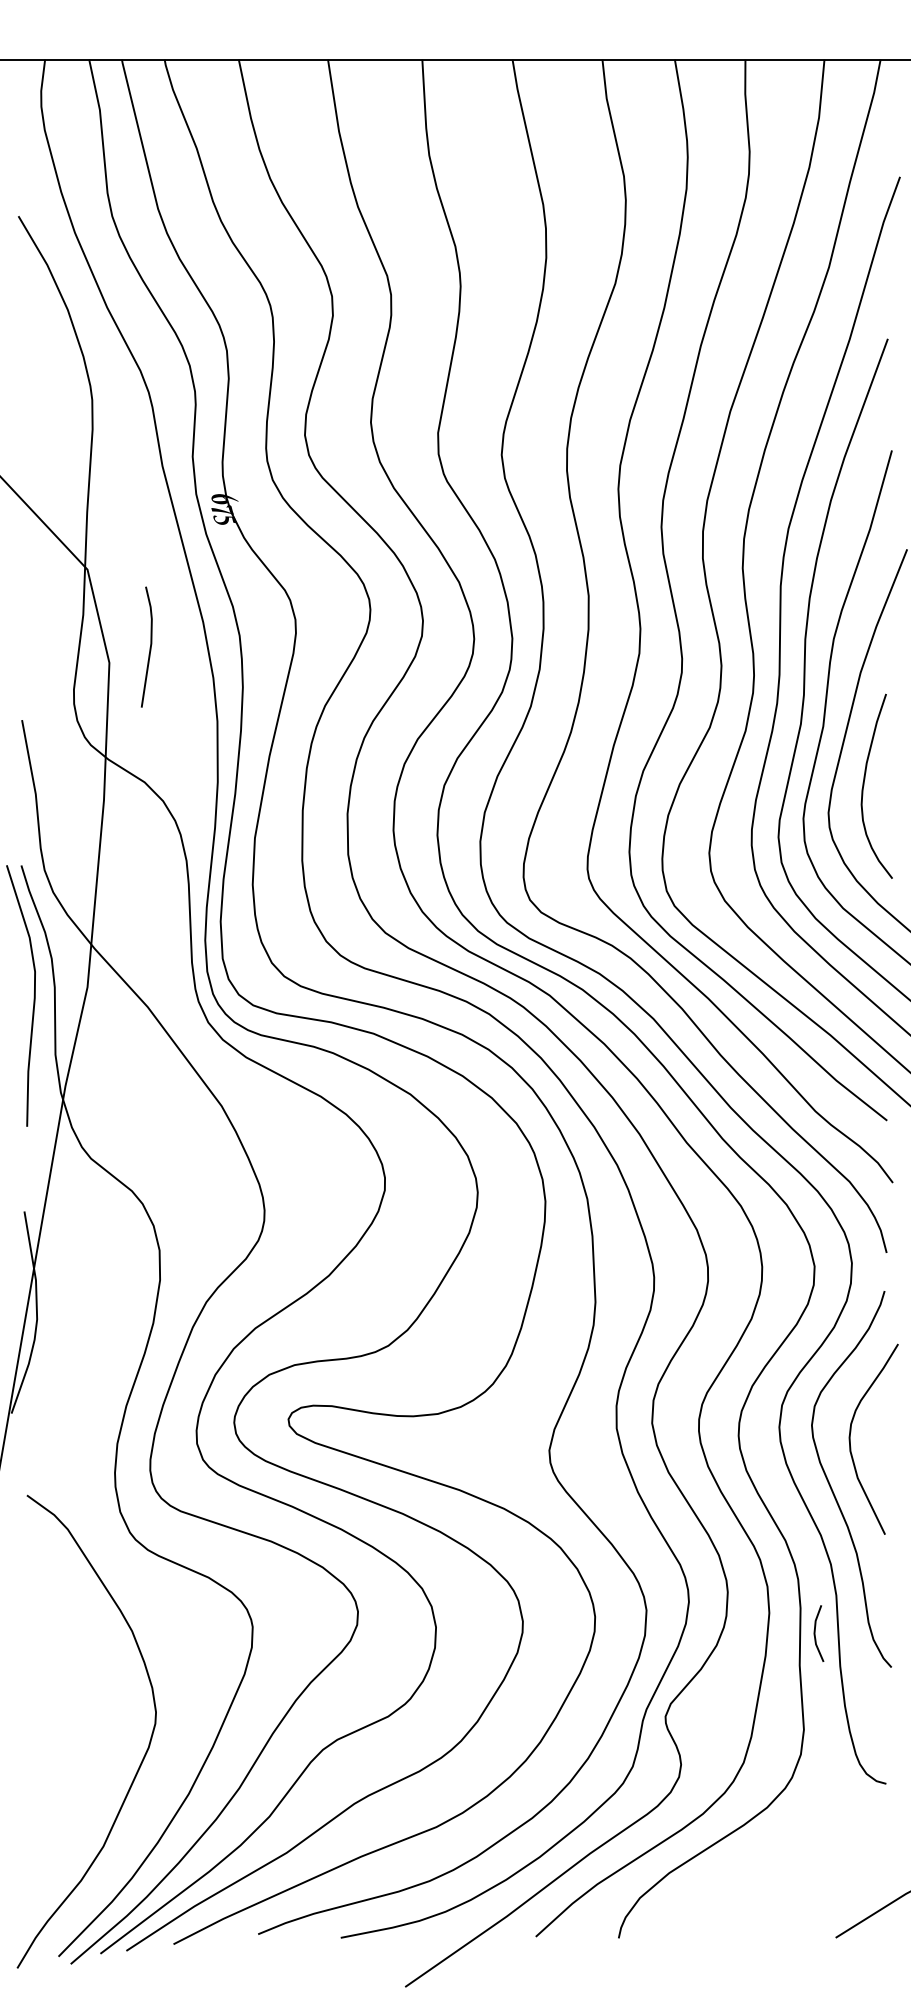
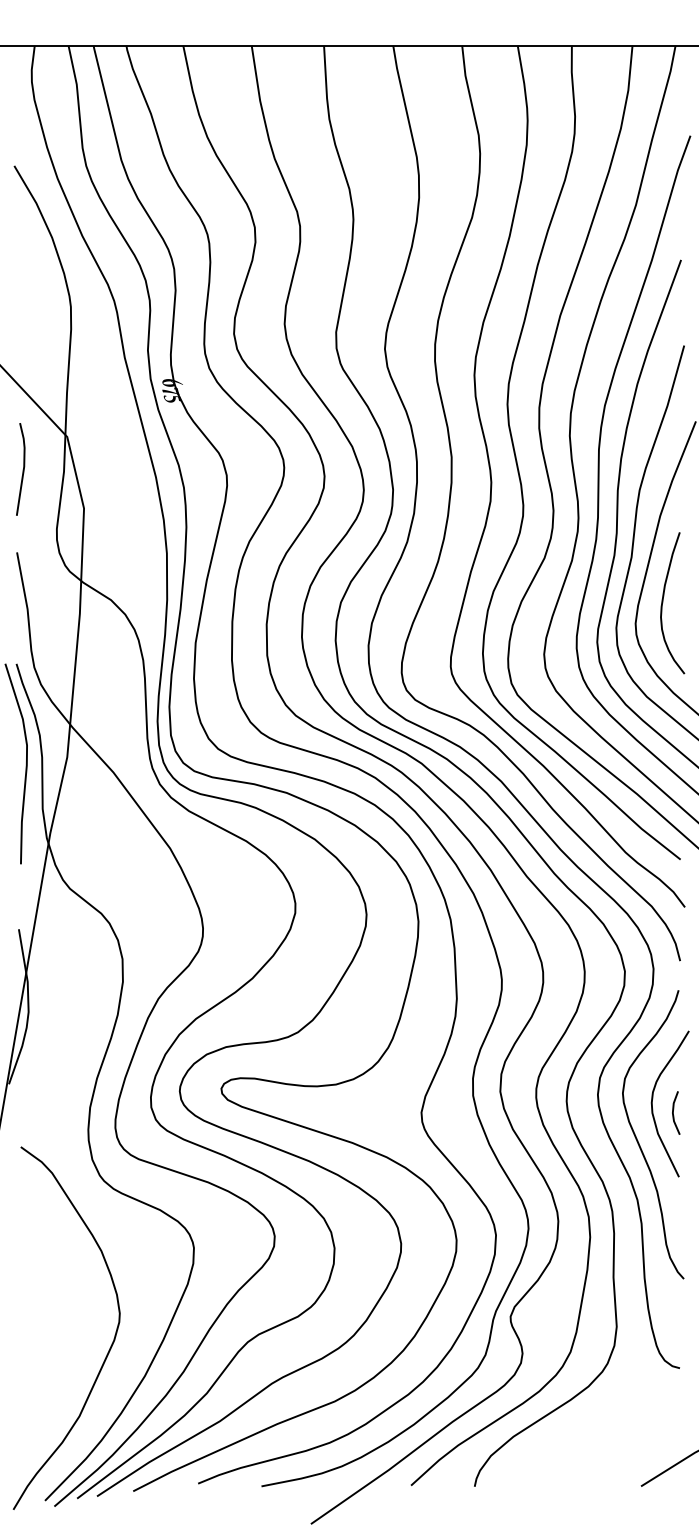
line: (149, 647) -> (22, 469), moved
line: (815, 1632) -> (673, 1112), moved

